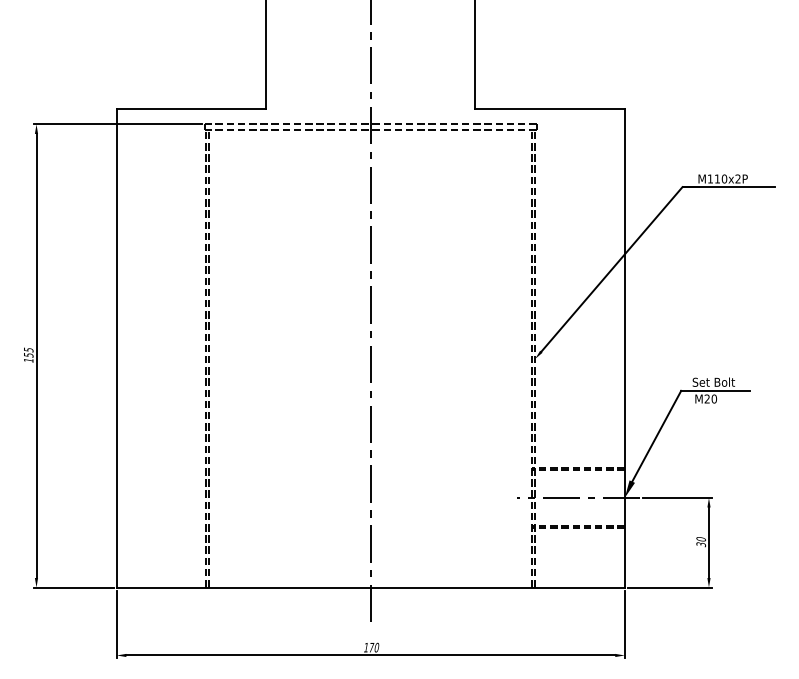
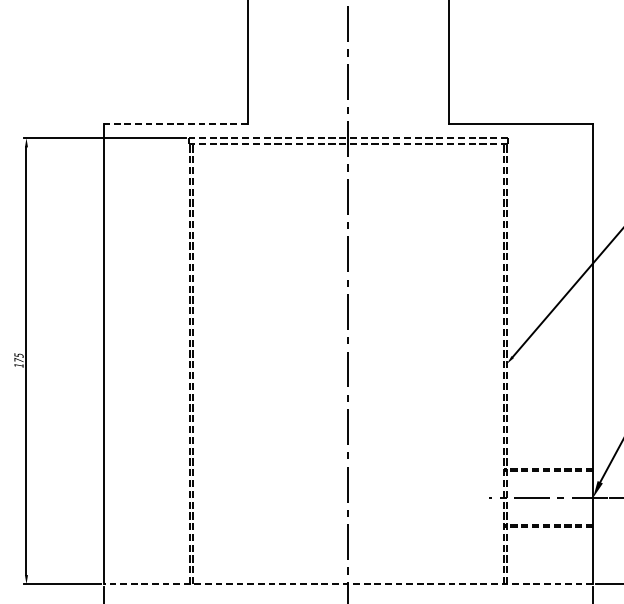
line: (191, 109) -> (175, 123), solid -> dashed
text: (28, 354) -> (18, 359), 155 -> 175
line: (370, 587) -> (348, 584), solid -> dashed

